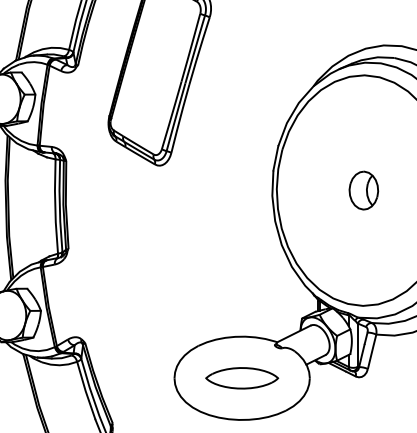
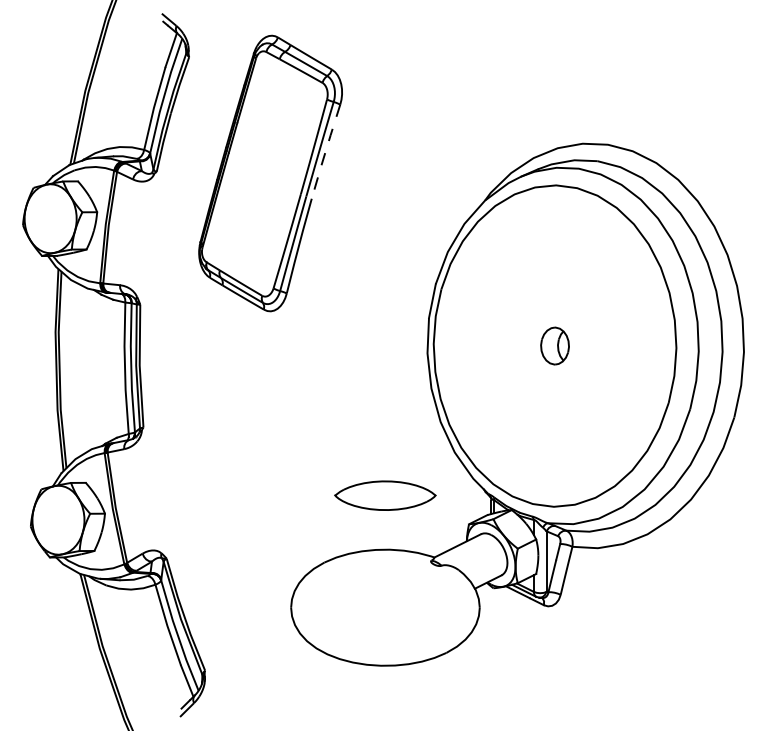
line: (199, 51) -> (325, 152), solid -> dashed
part: (363, 190) -> (554, 345), size x0.7
part: (242, 378) -> (385, 495), moved

